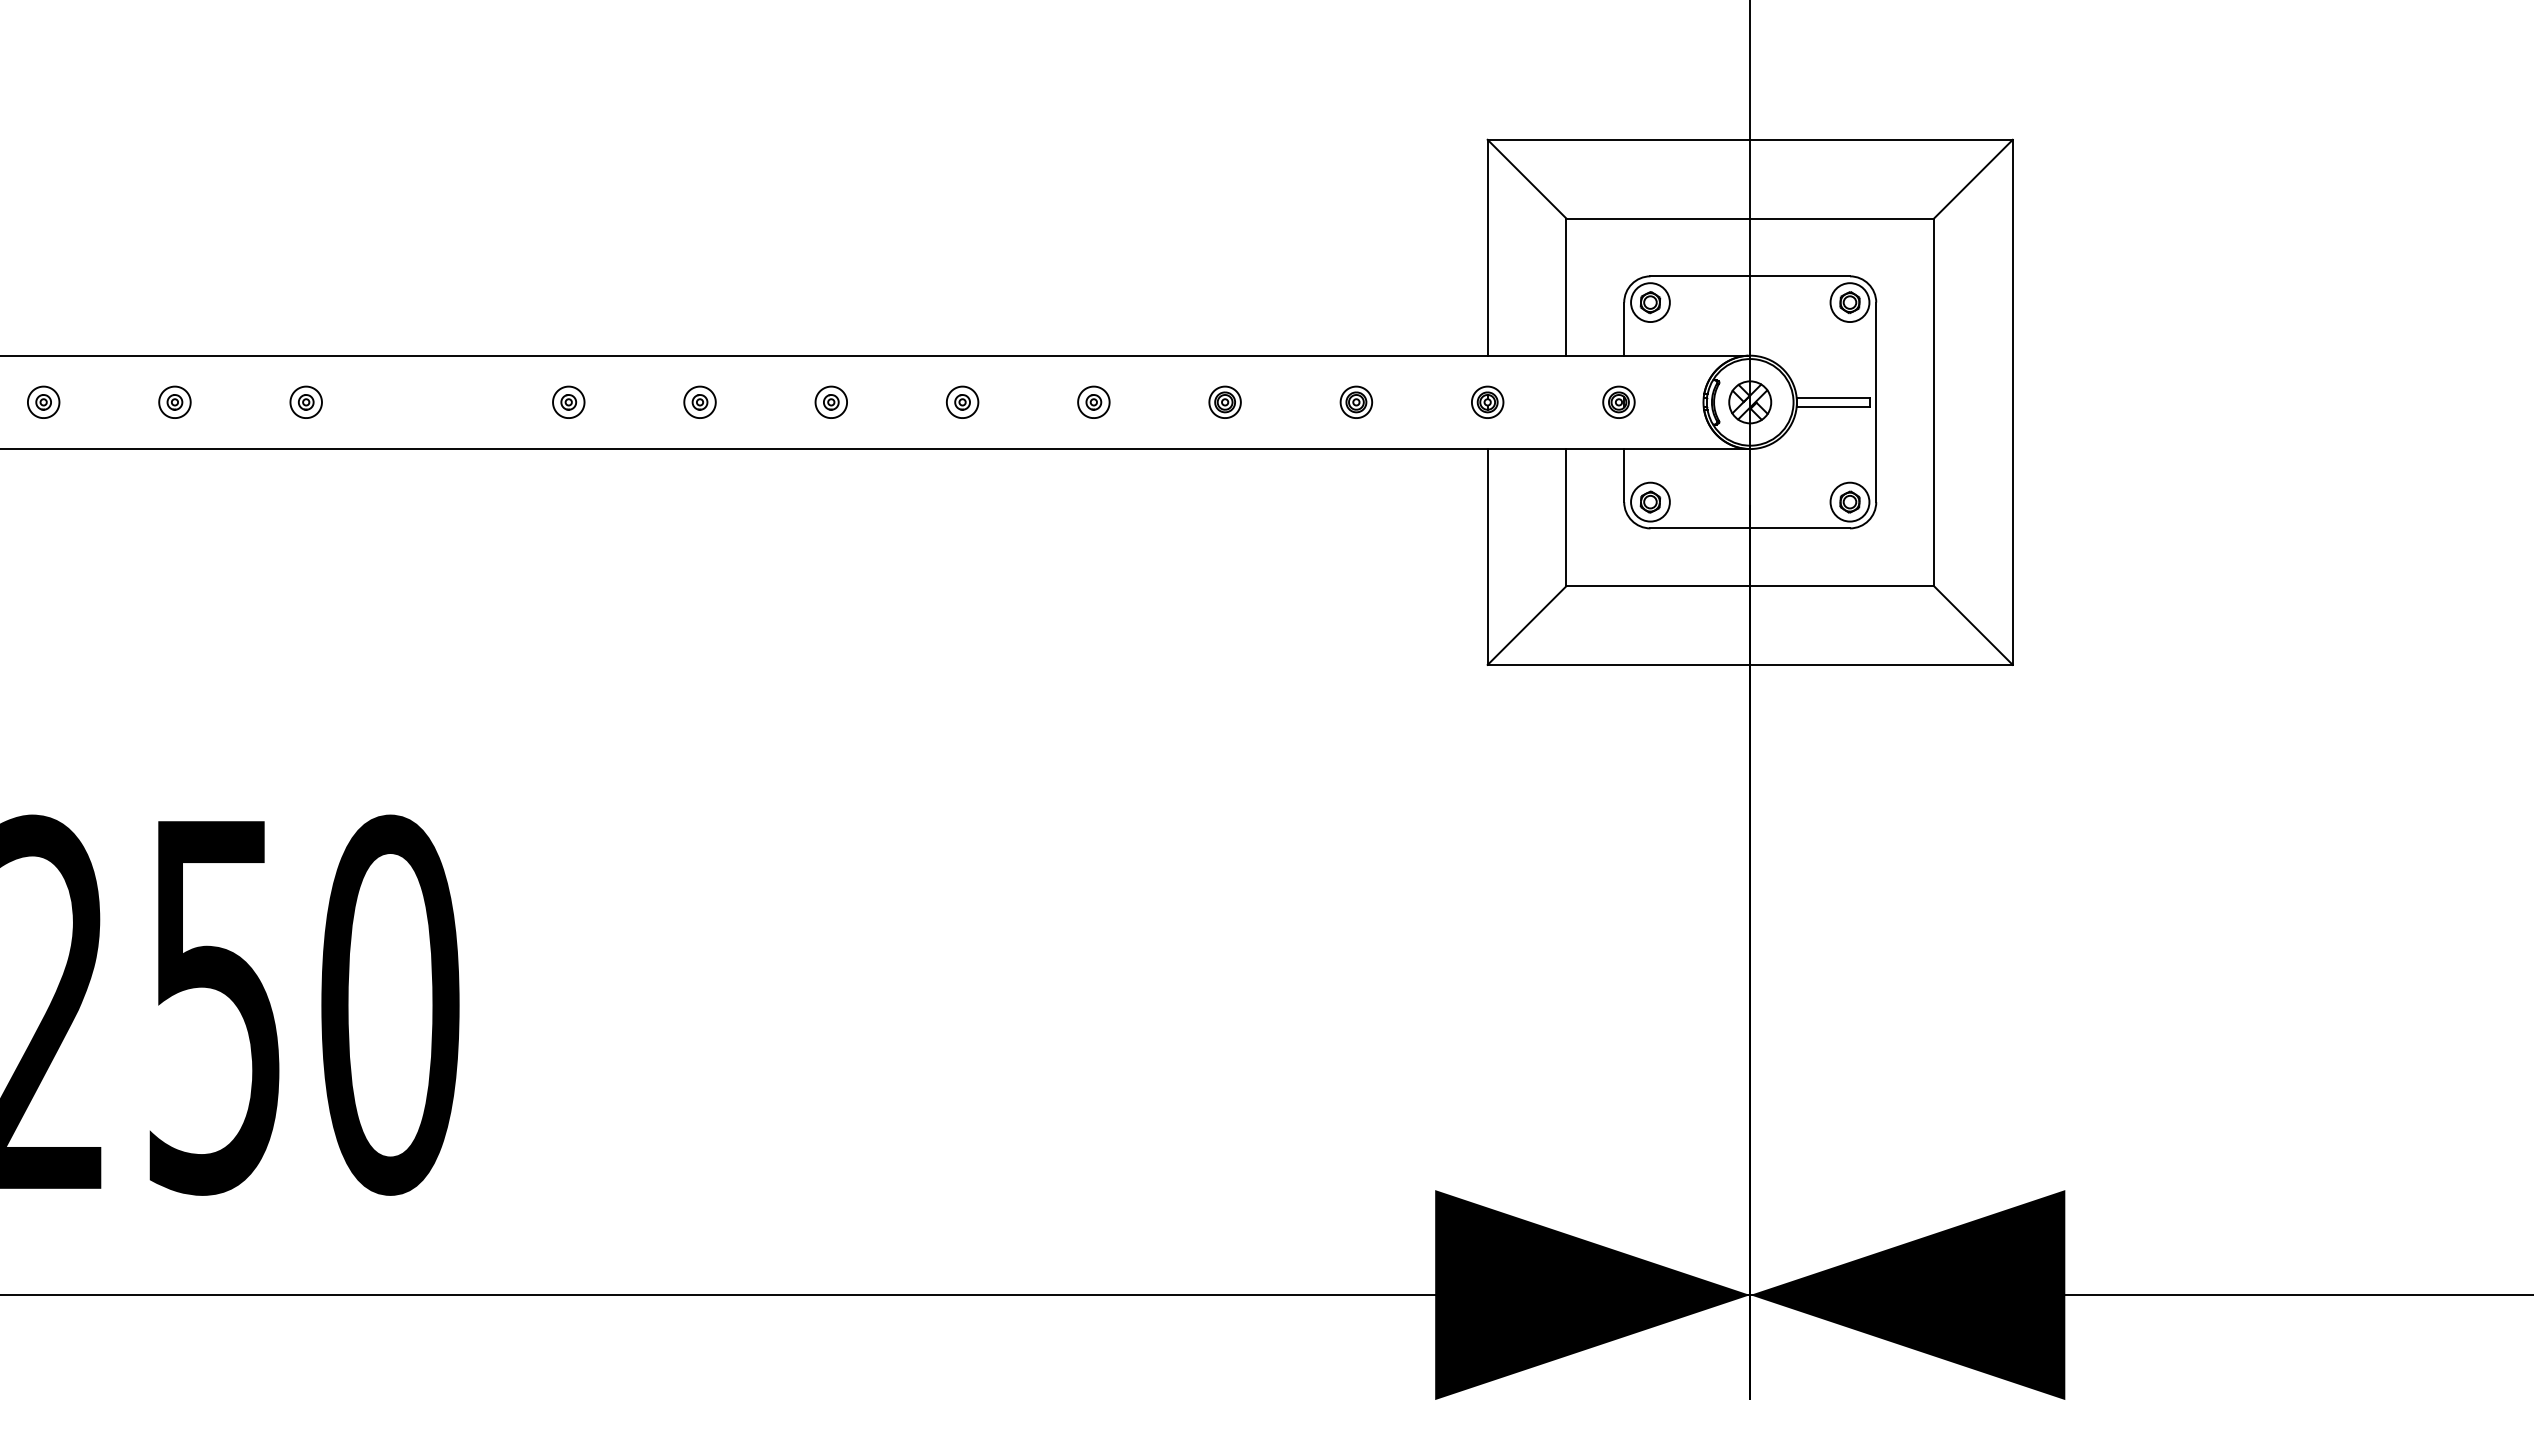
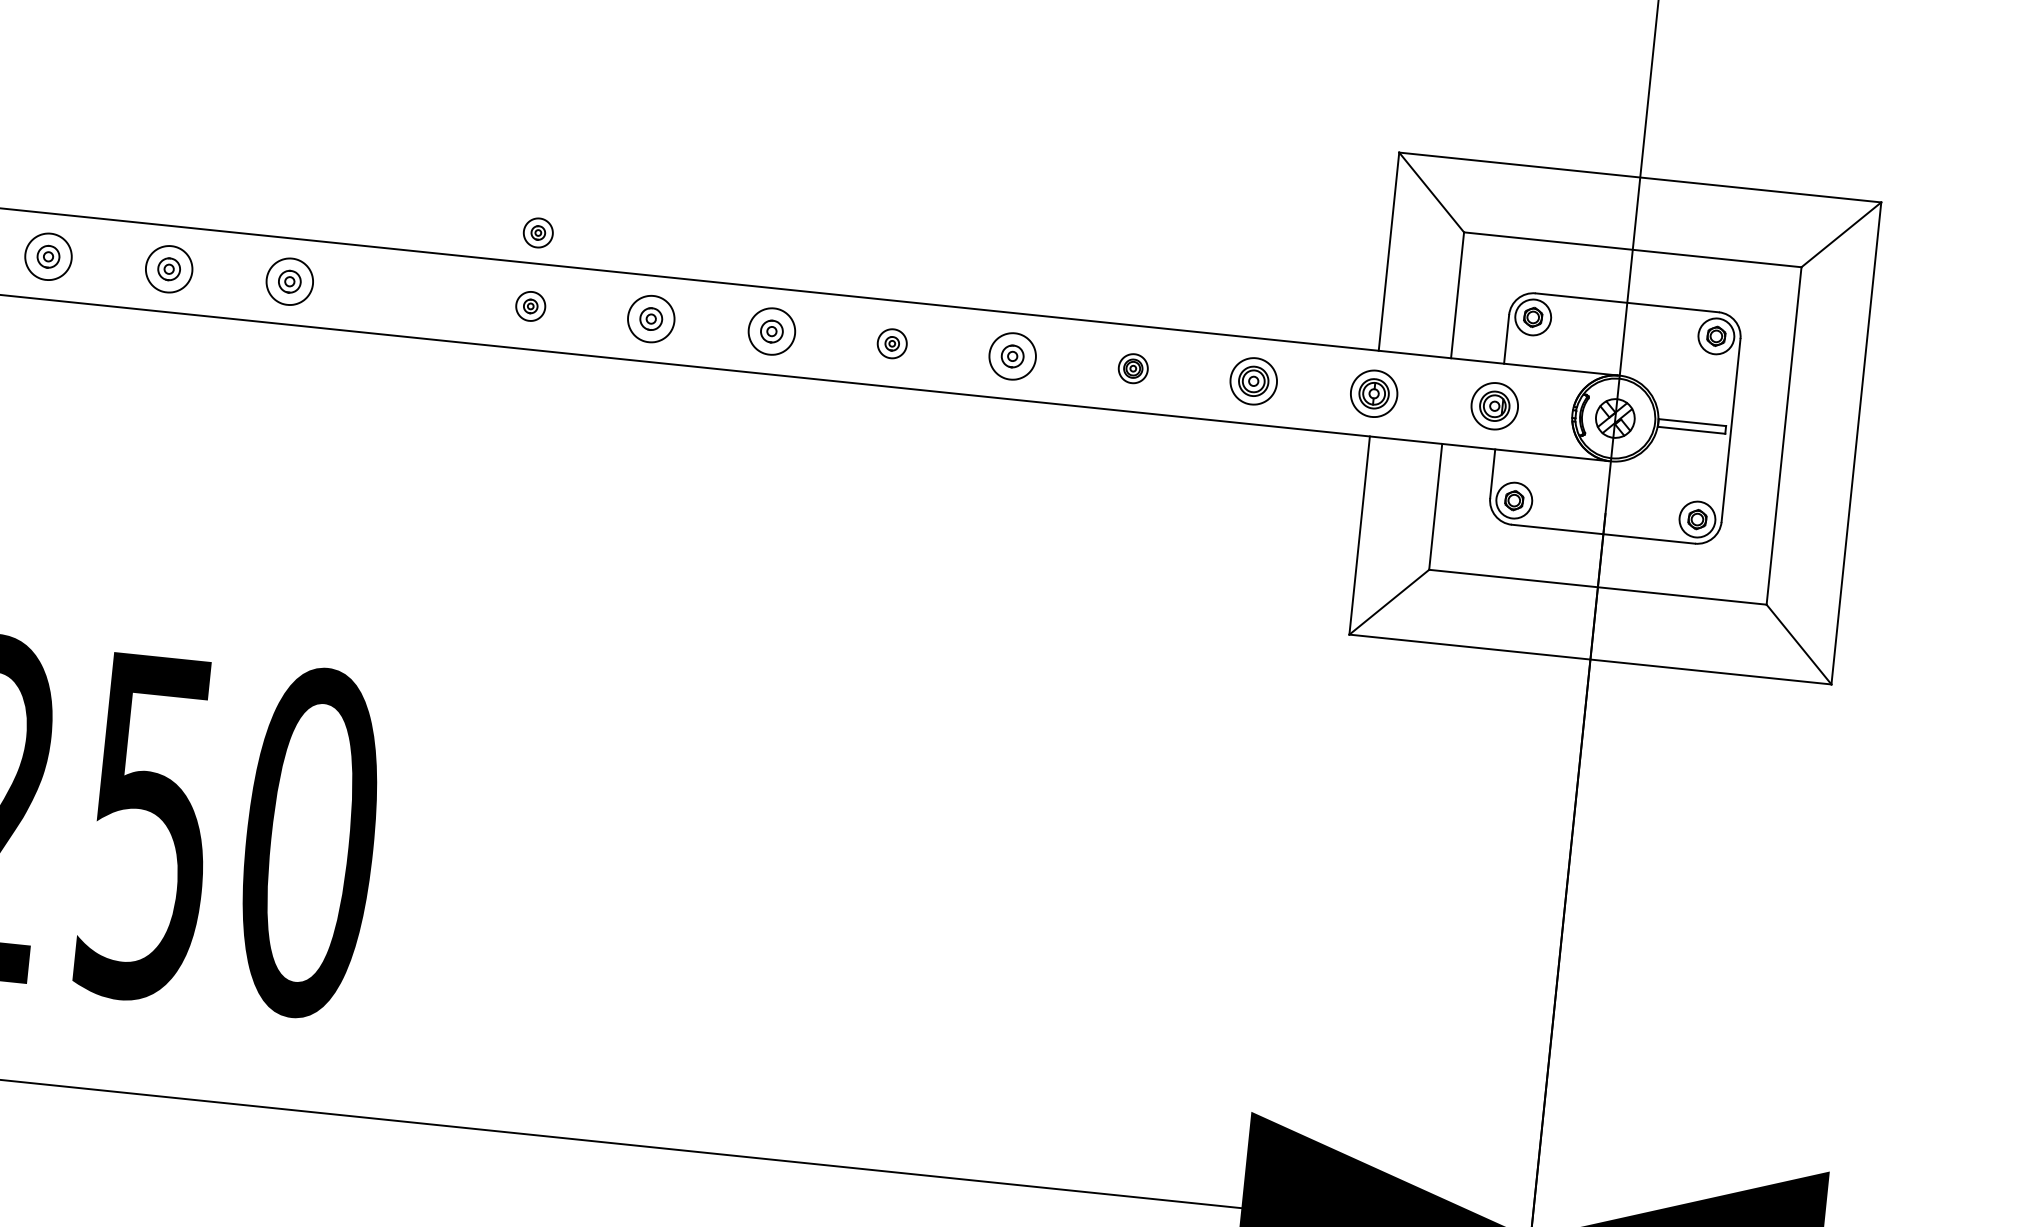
part: (568, 321) -> (538, 232), added
part: (43, 401) -> (48, 255), size x1.6
part: (174, 401) -> (168, 268), size x1.6
part: (305, 401) -> (289, 280), size x1.6
part: (699, 401) -> (650, 318), size x1.6
part: (830, 401) -> (771, 330), size x1.6
part: (1093, 401) -> (1012, 355), size x1.6
part: (1356, 401) -> (1253, 380), size x1.6
part: (1487, 401) -> (1374, 392), size x1.6
part: (1618, 401) -> (1494, 405), size x1.6

